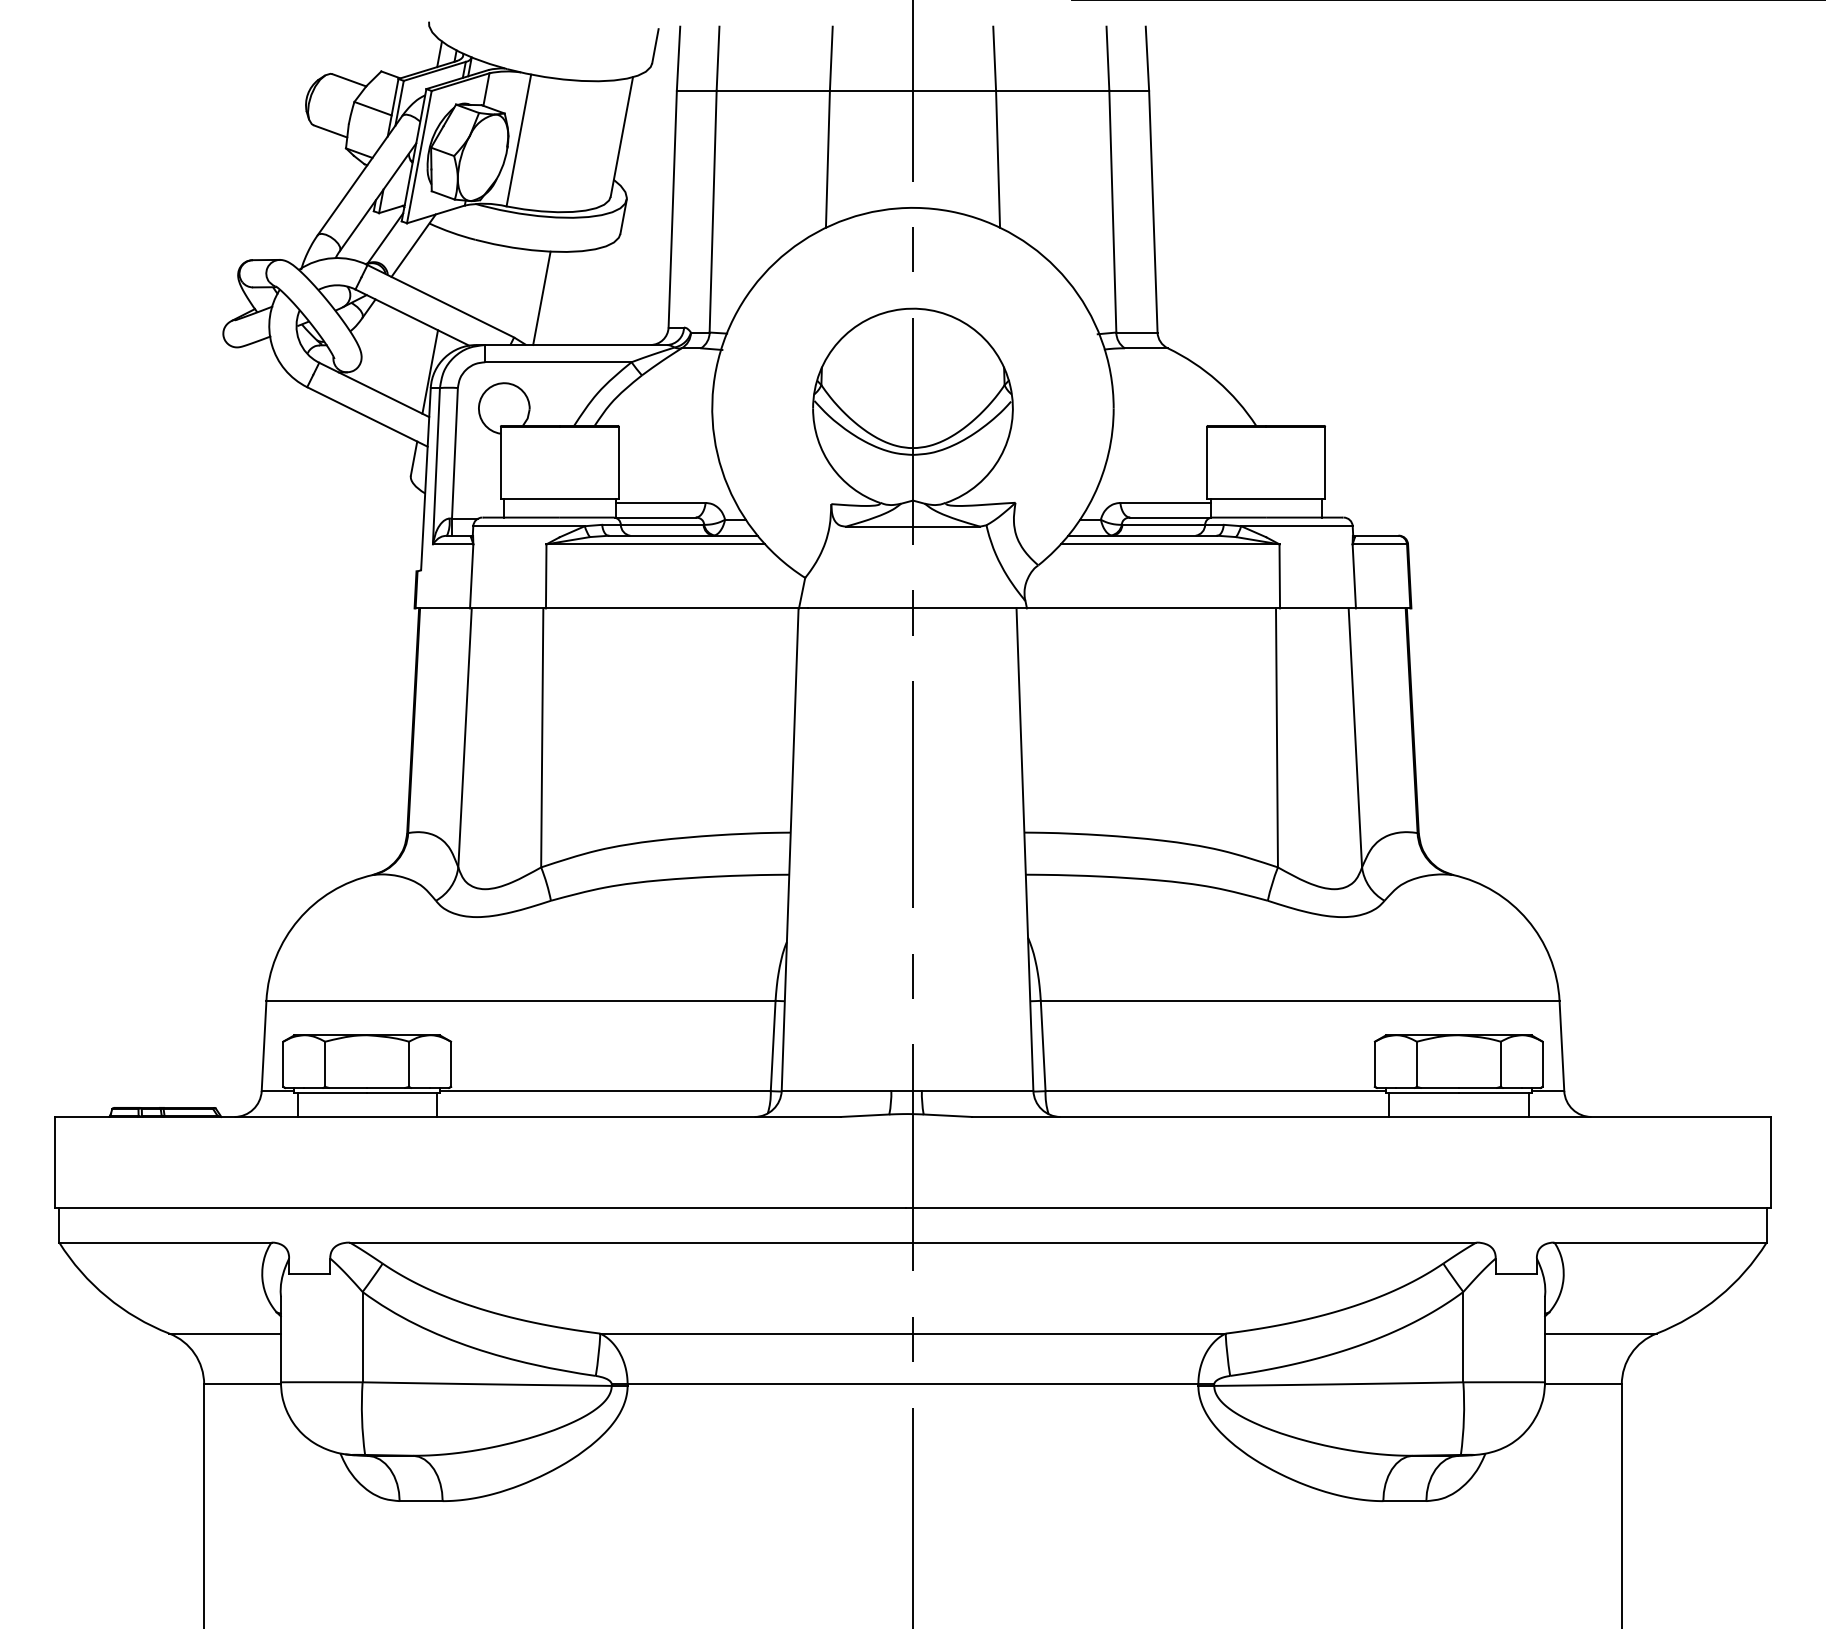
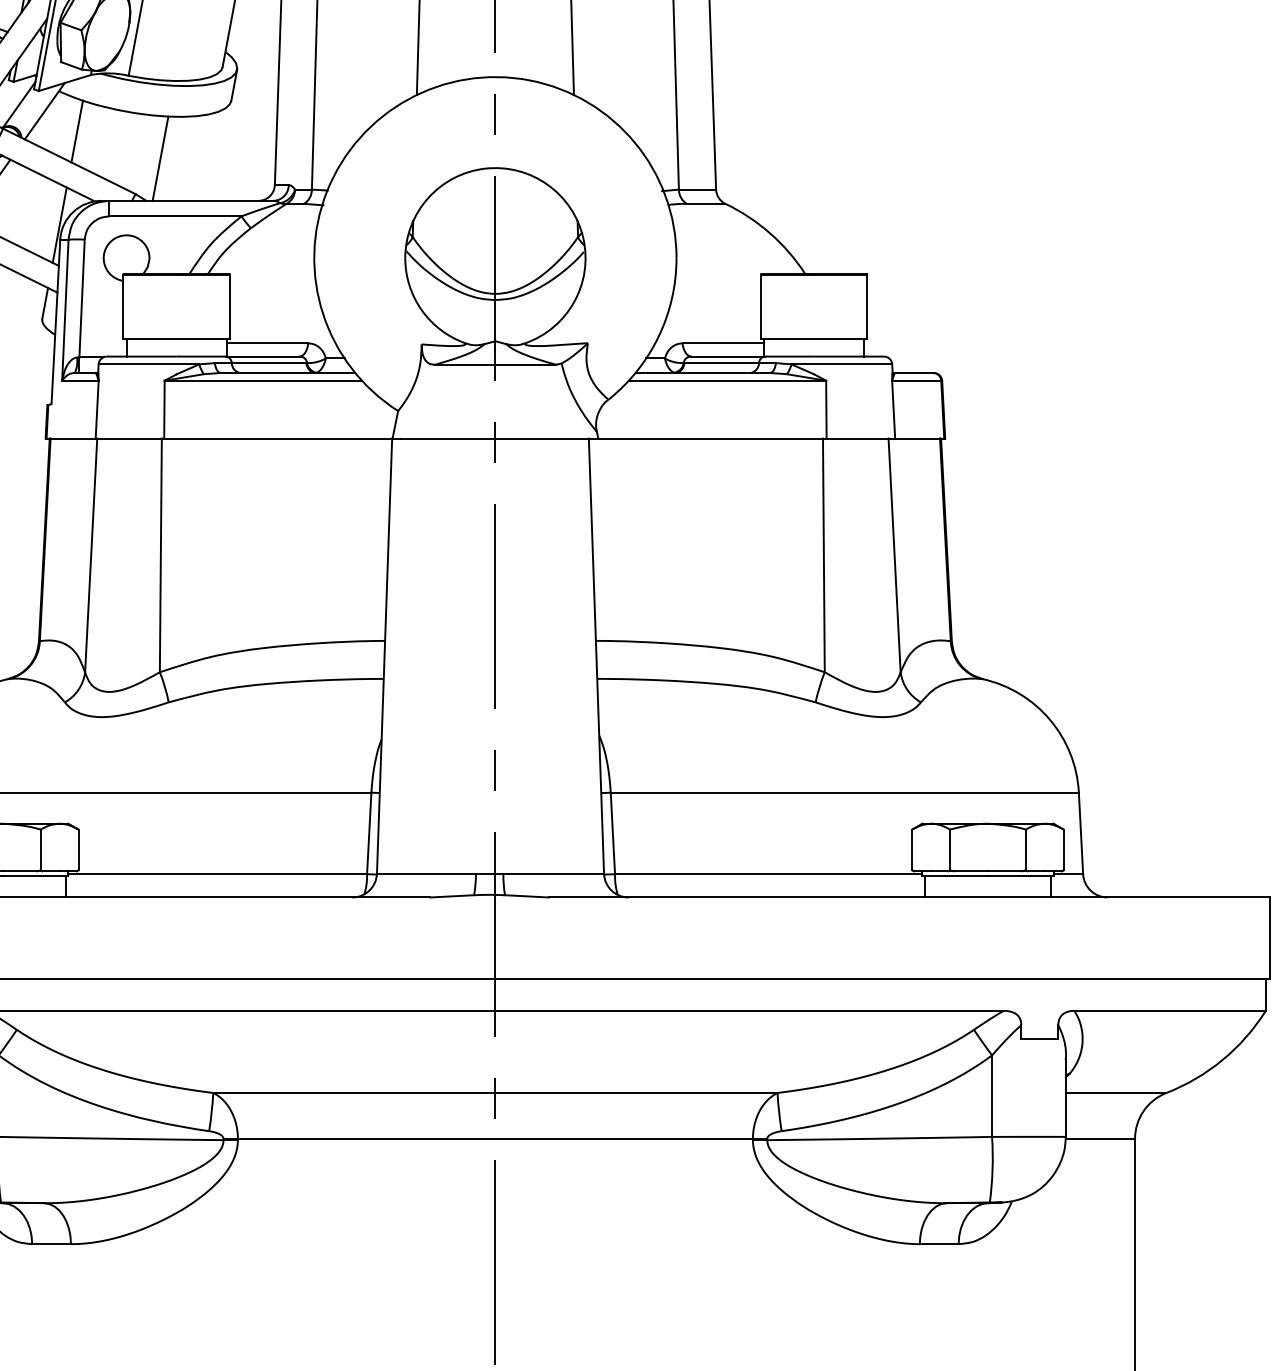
line: (449, 268) -> (77, 131), added

